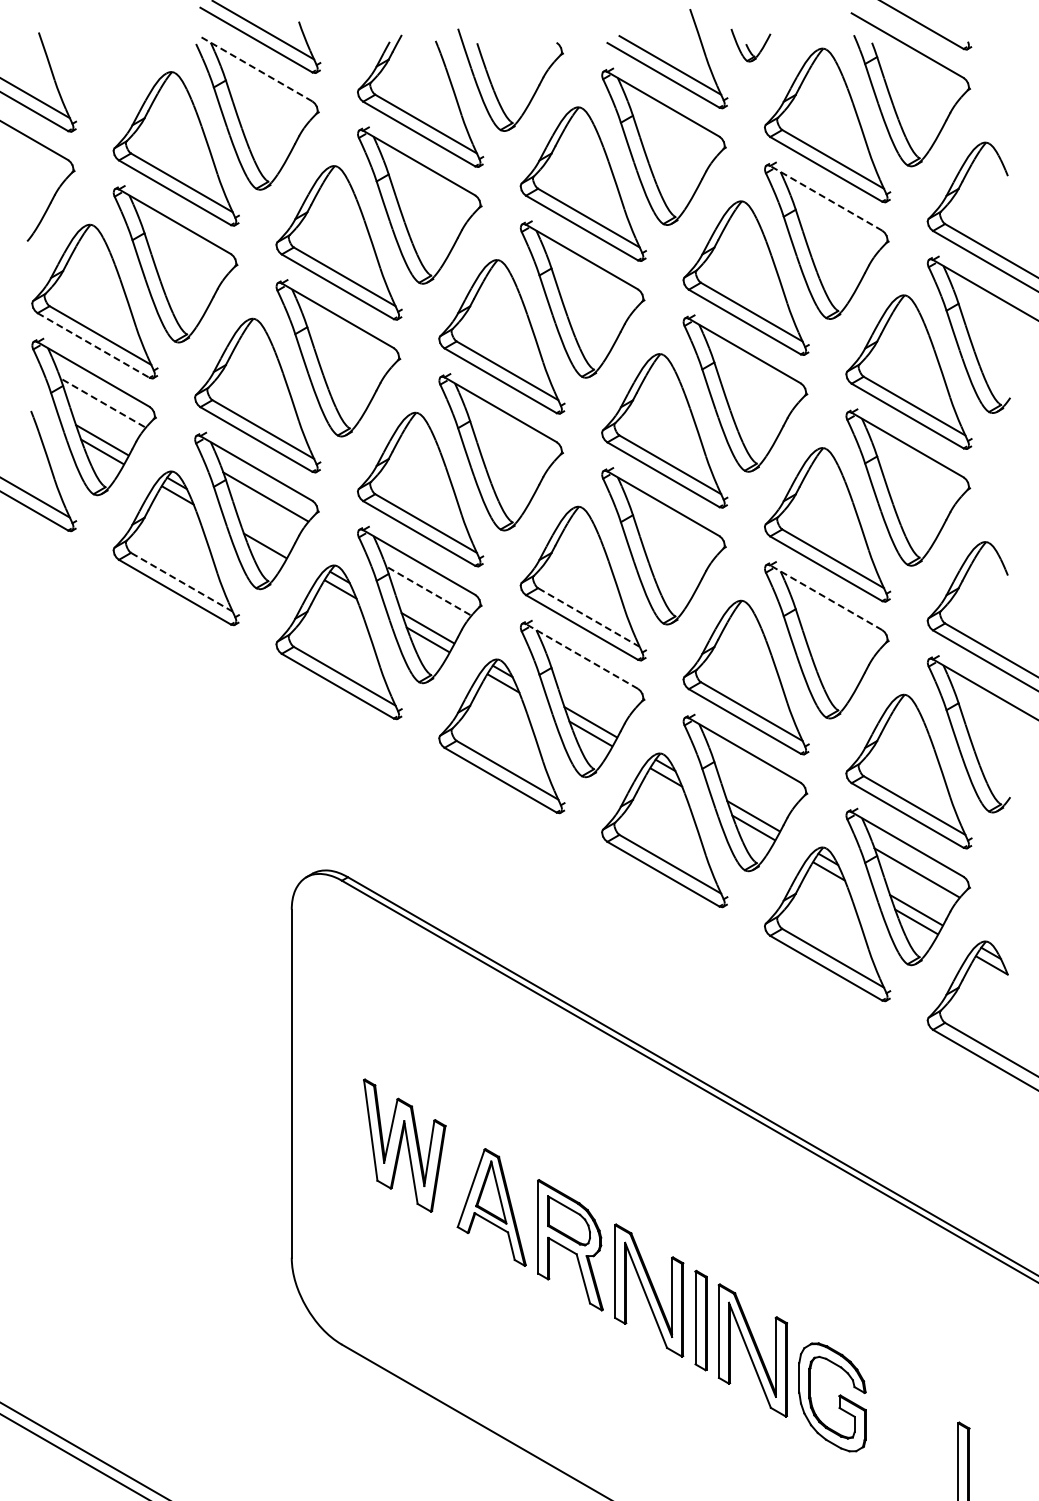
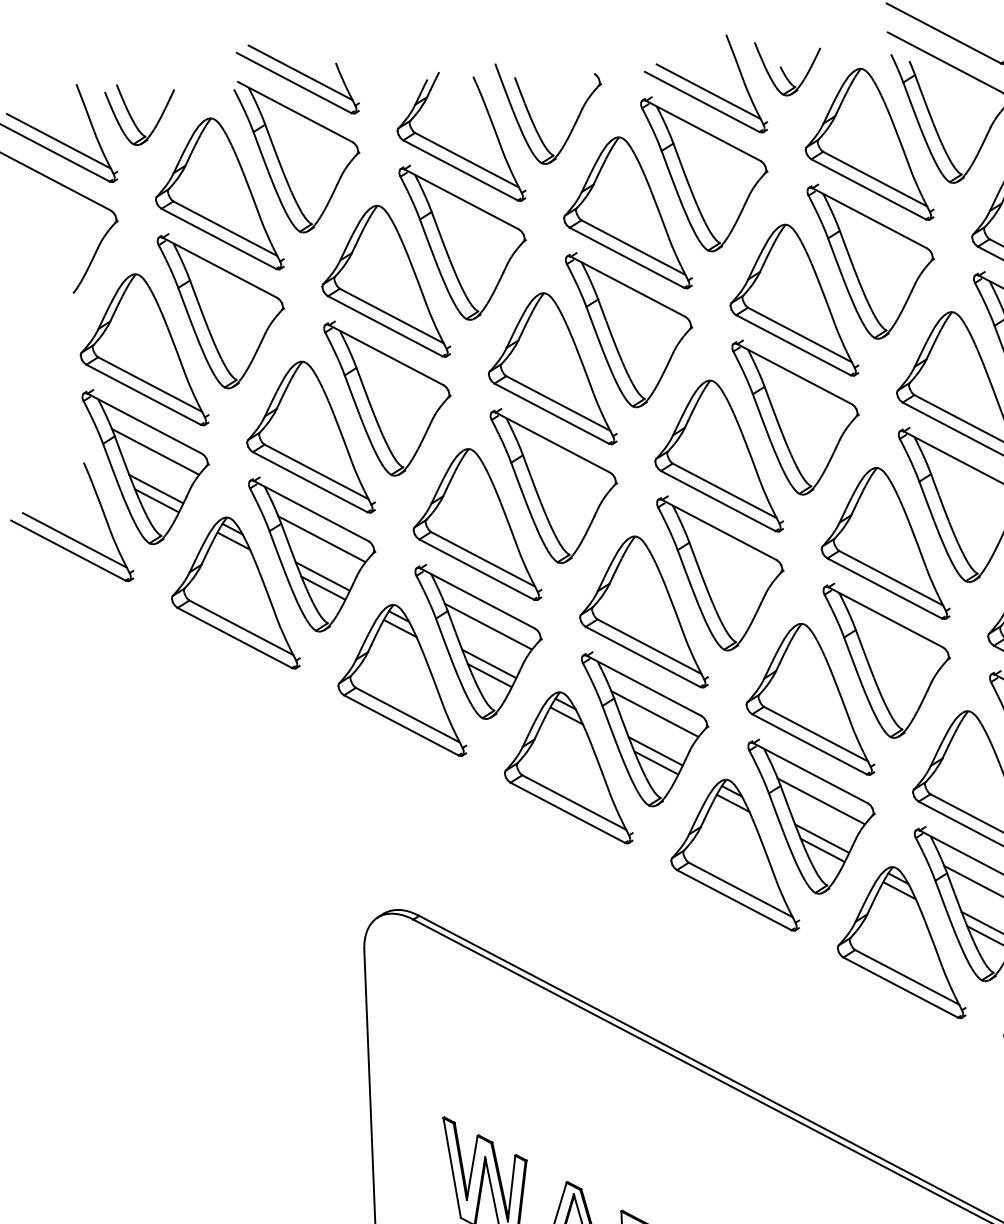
part: (750, 45) -> (788, 68), size x1.67
part: (93, 68) -> (132, 117), added
line: (256, 69) -> (295, 112), dashed -> solid
line: (826, 198) -> (870, 218), dashed -> solid
line: (93, 345) -> (143, 394), dashed -> solid
line: (102, 402) -> (154, 451), dashed -> solid
line: (264, 534) -> (322, 576), added
line: (181, 582) -> (241, 628), dashed -> solid
line: (428, 590) -> (488, 626), dashed -> solid
line: (826, 597) -> (886, 617), dashed -> solid
line: (588, 617) -> (649, 646), dashed -> solid
line: (582, 656) -> (644, 685), dashed -> solid
line: (590, 684) -> (653, 713), added
line: (753, 778) -> (820, 800), added

